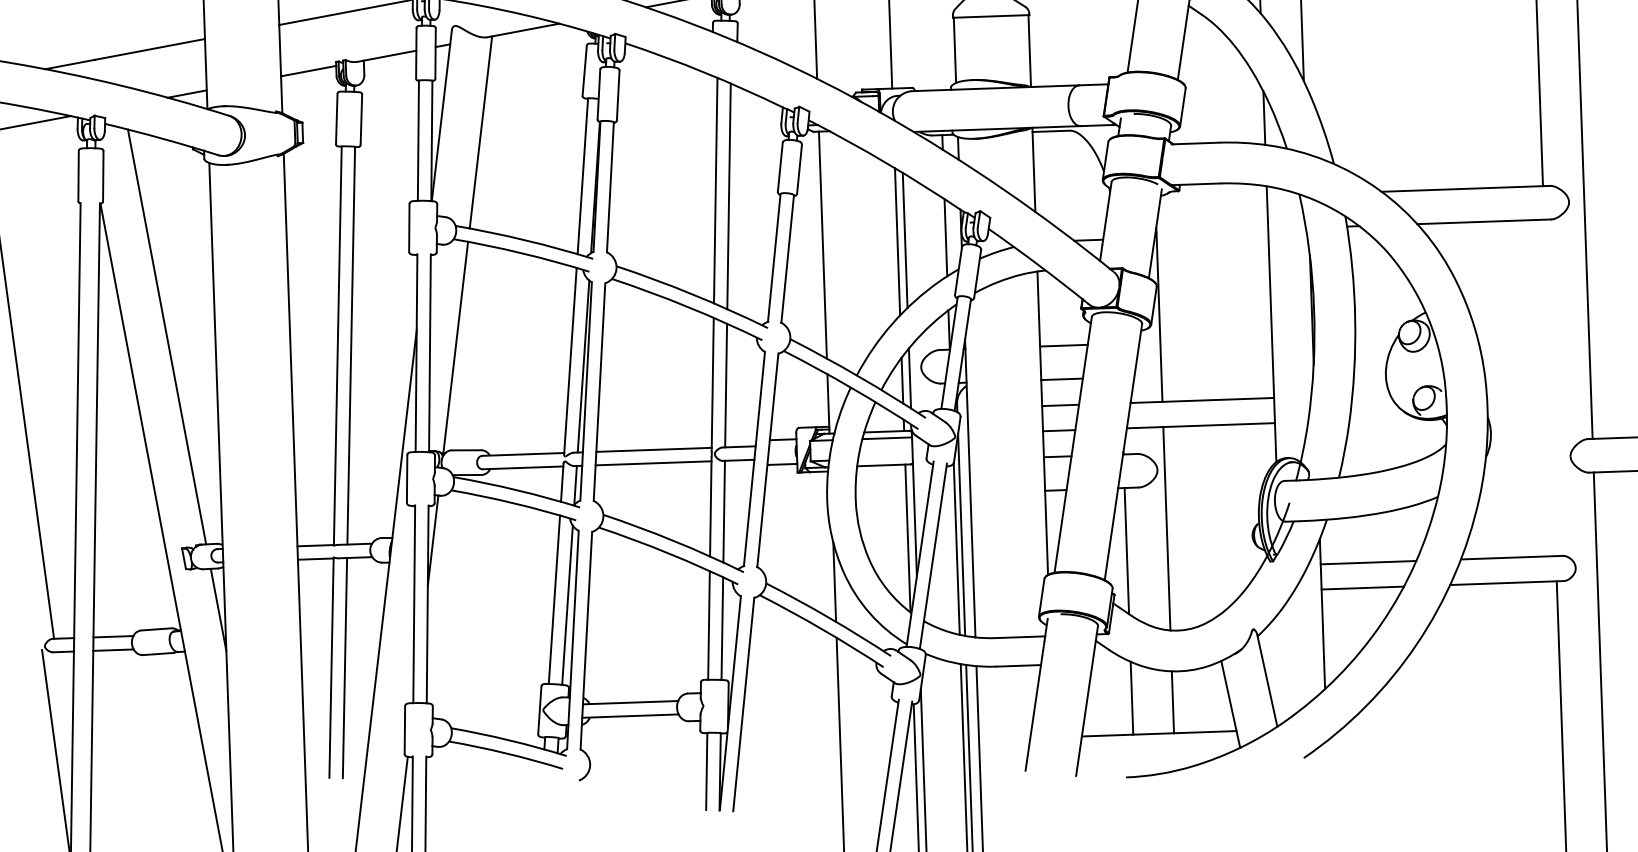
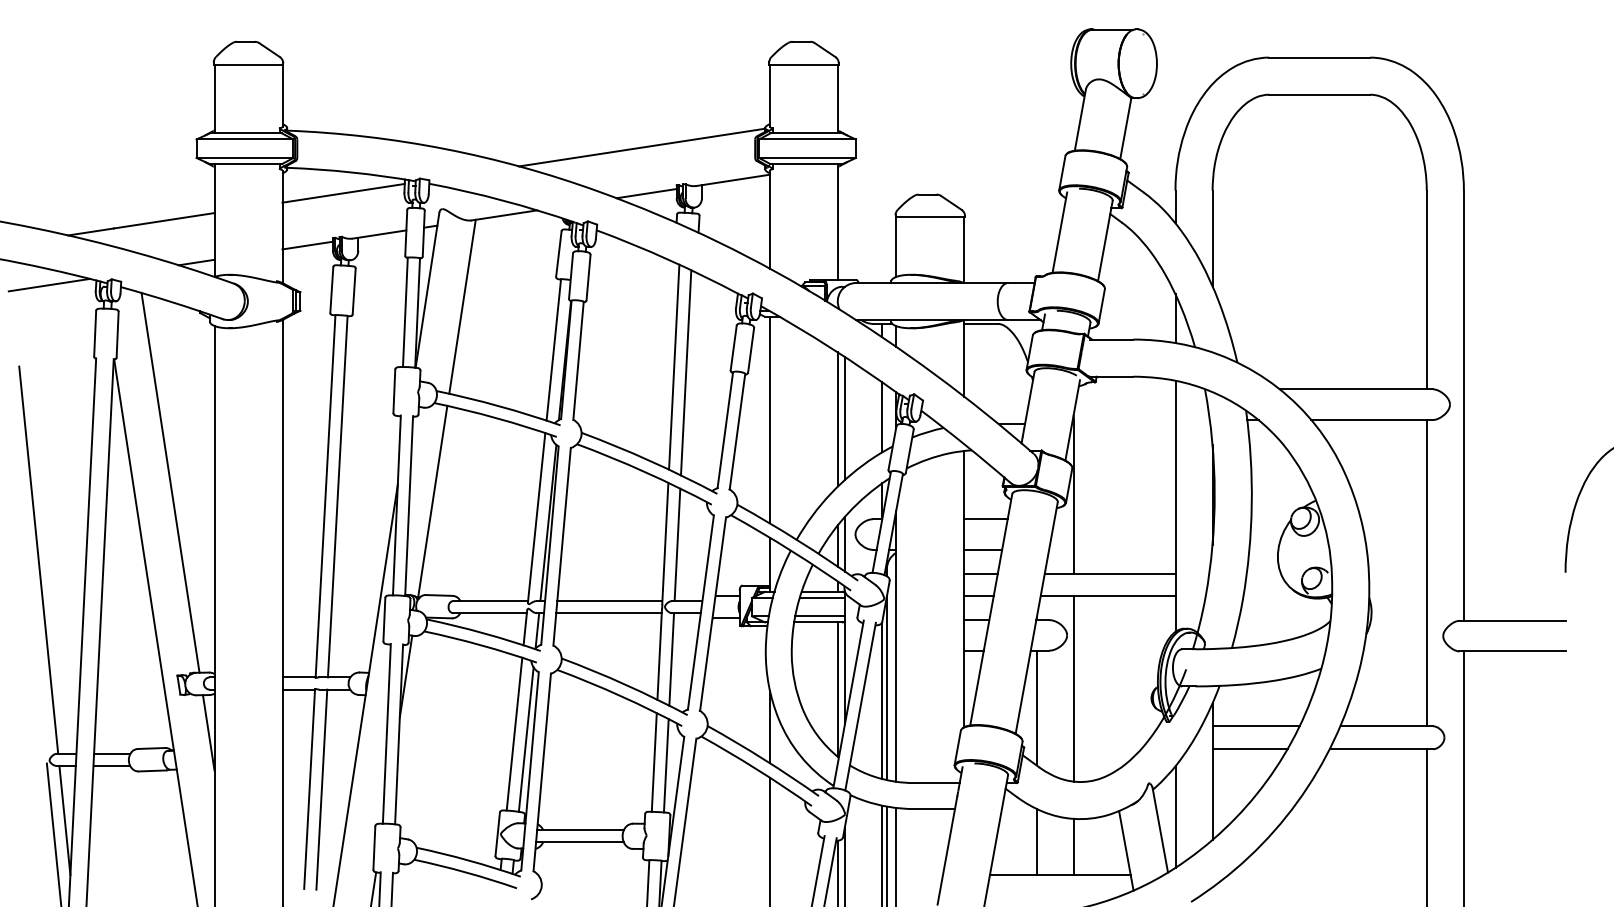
line: (1549, 387) -> (1426, 572), added
line: (884, 458) -> (819, 616), added
line: (1283, 664) -> (1175, 816), added
line: (63, 711) -> (64, 820), added

